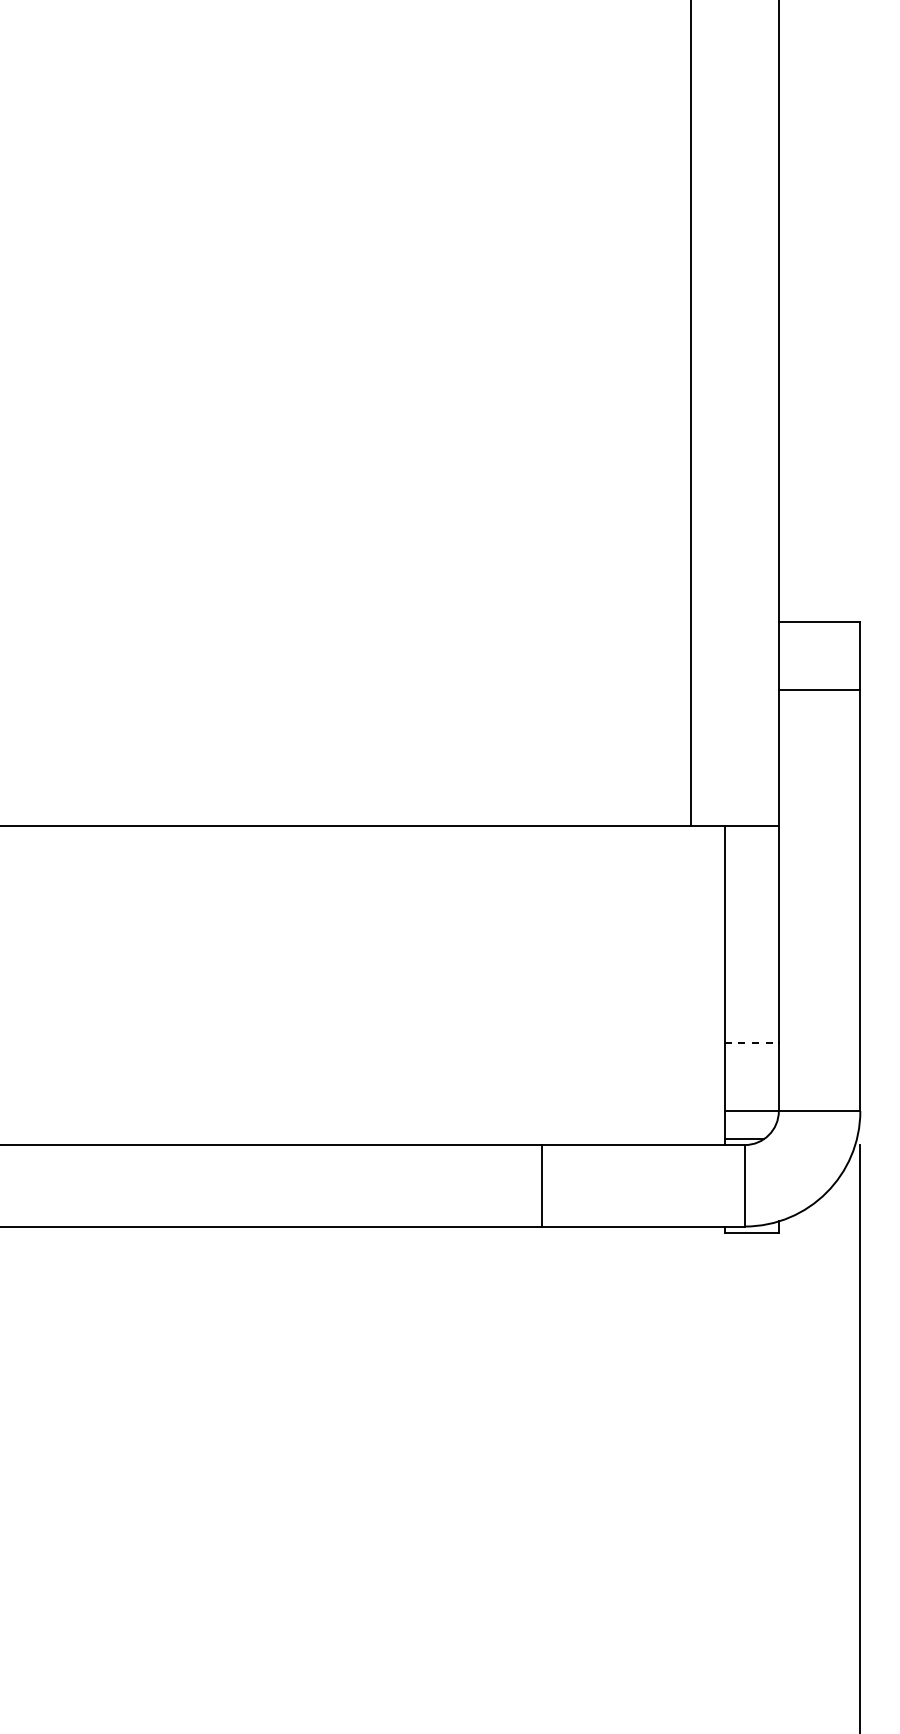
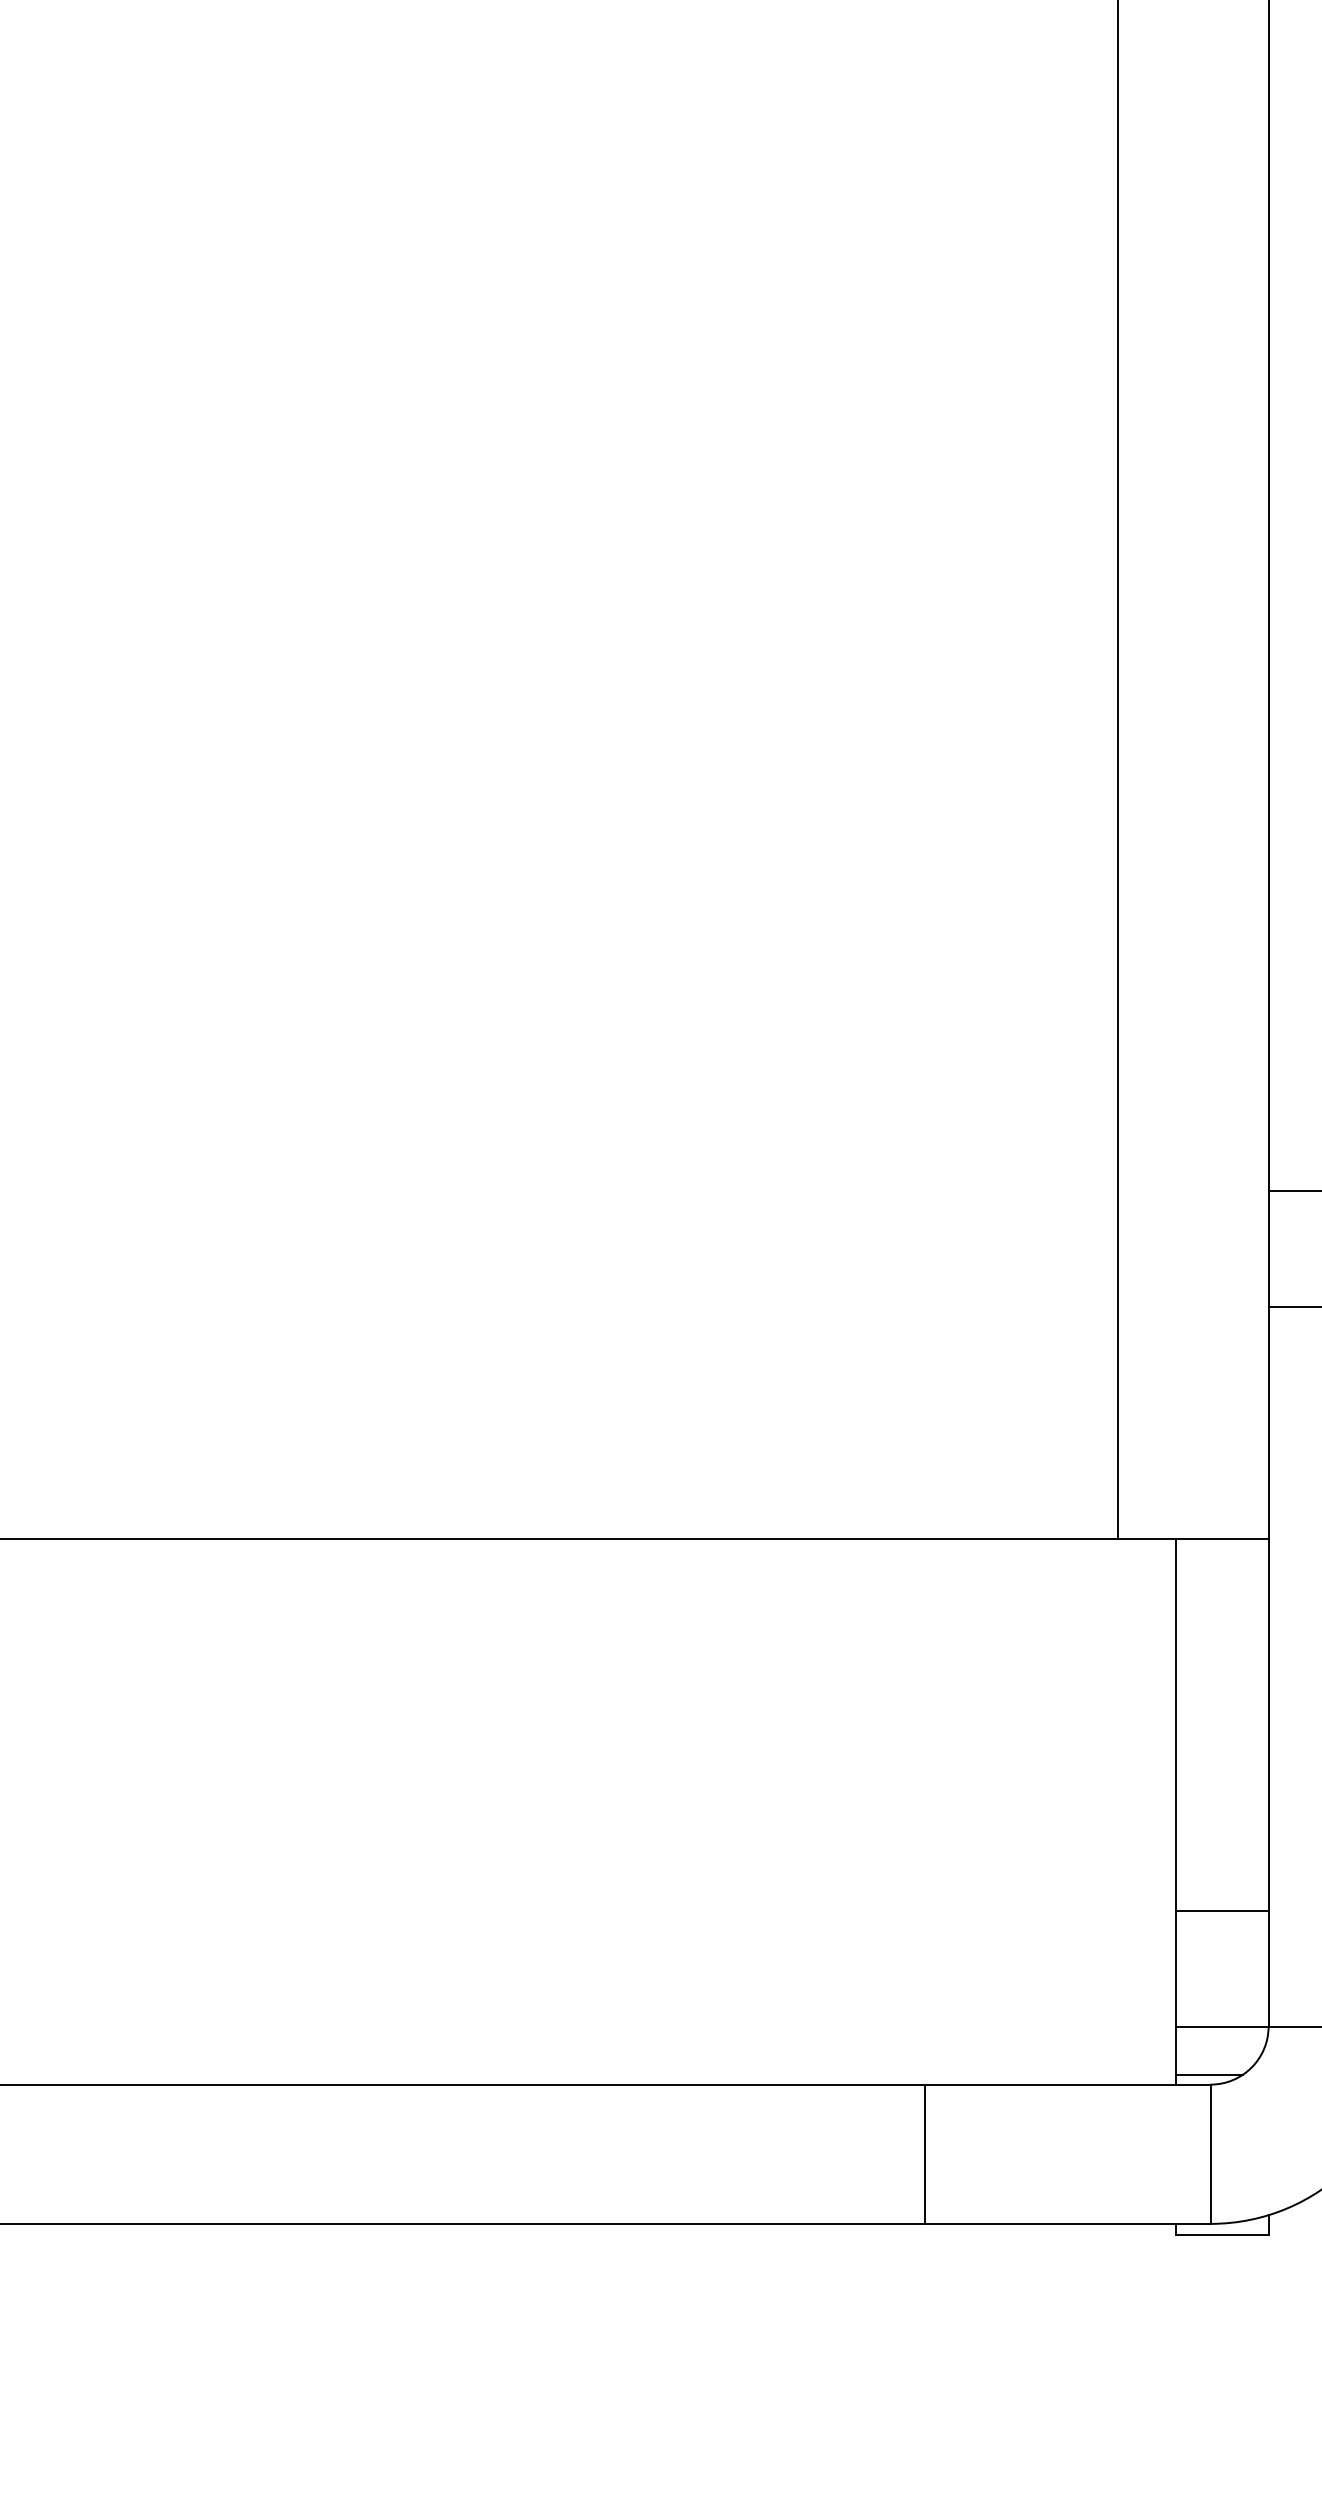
line: (752, 1043) -> (1223, 1911), dashed -> solid
line: (541, 1185) -> (924, 2153), moved

